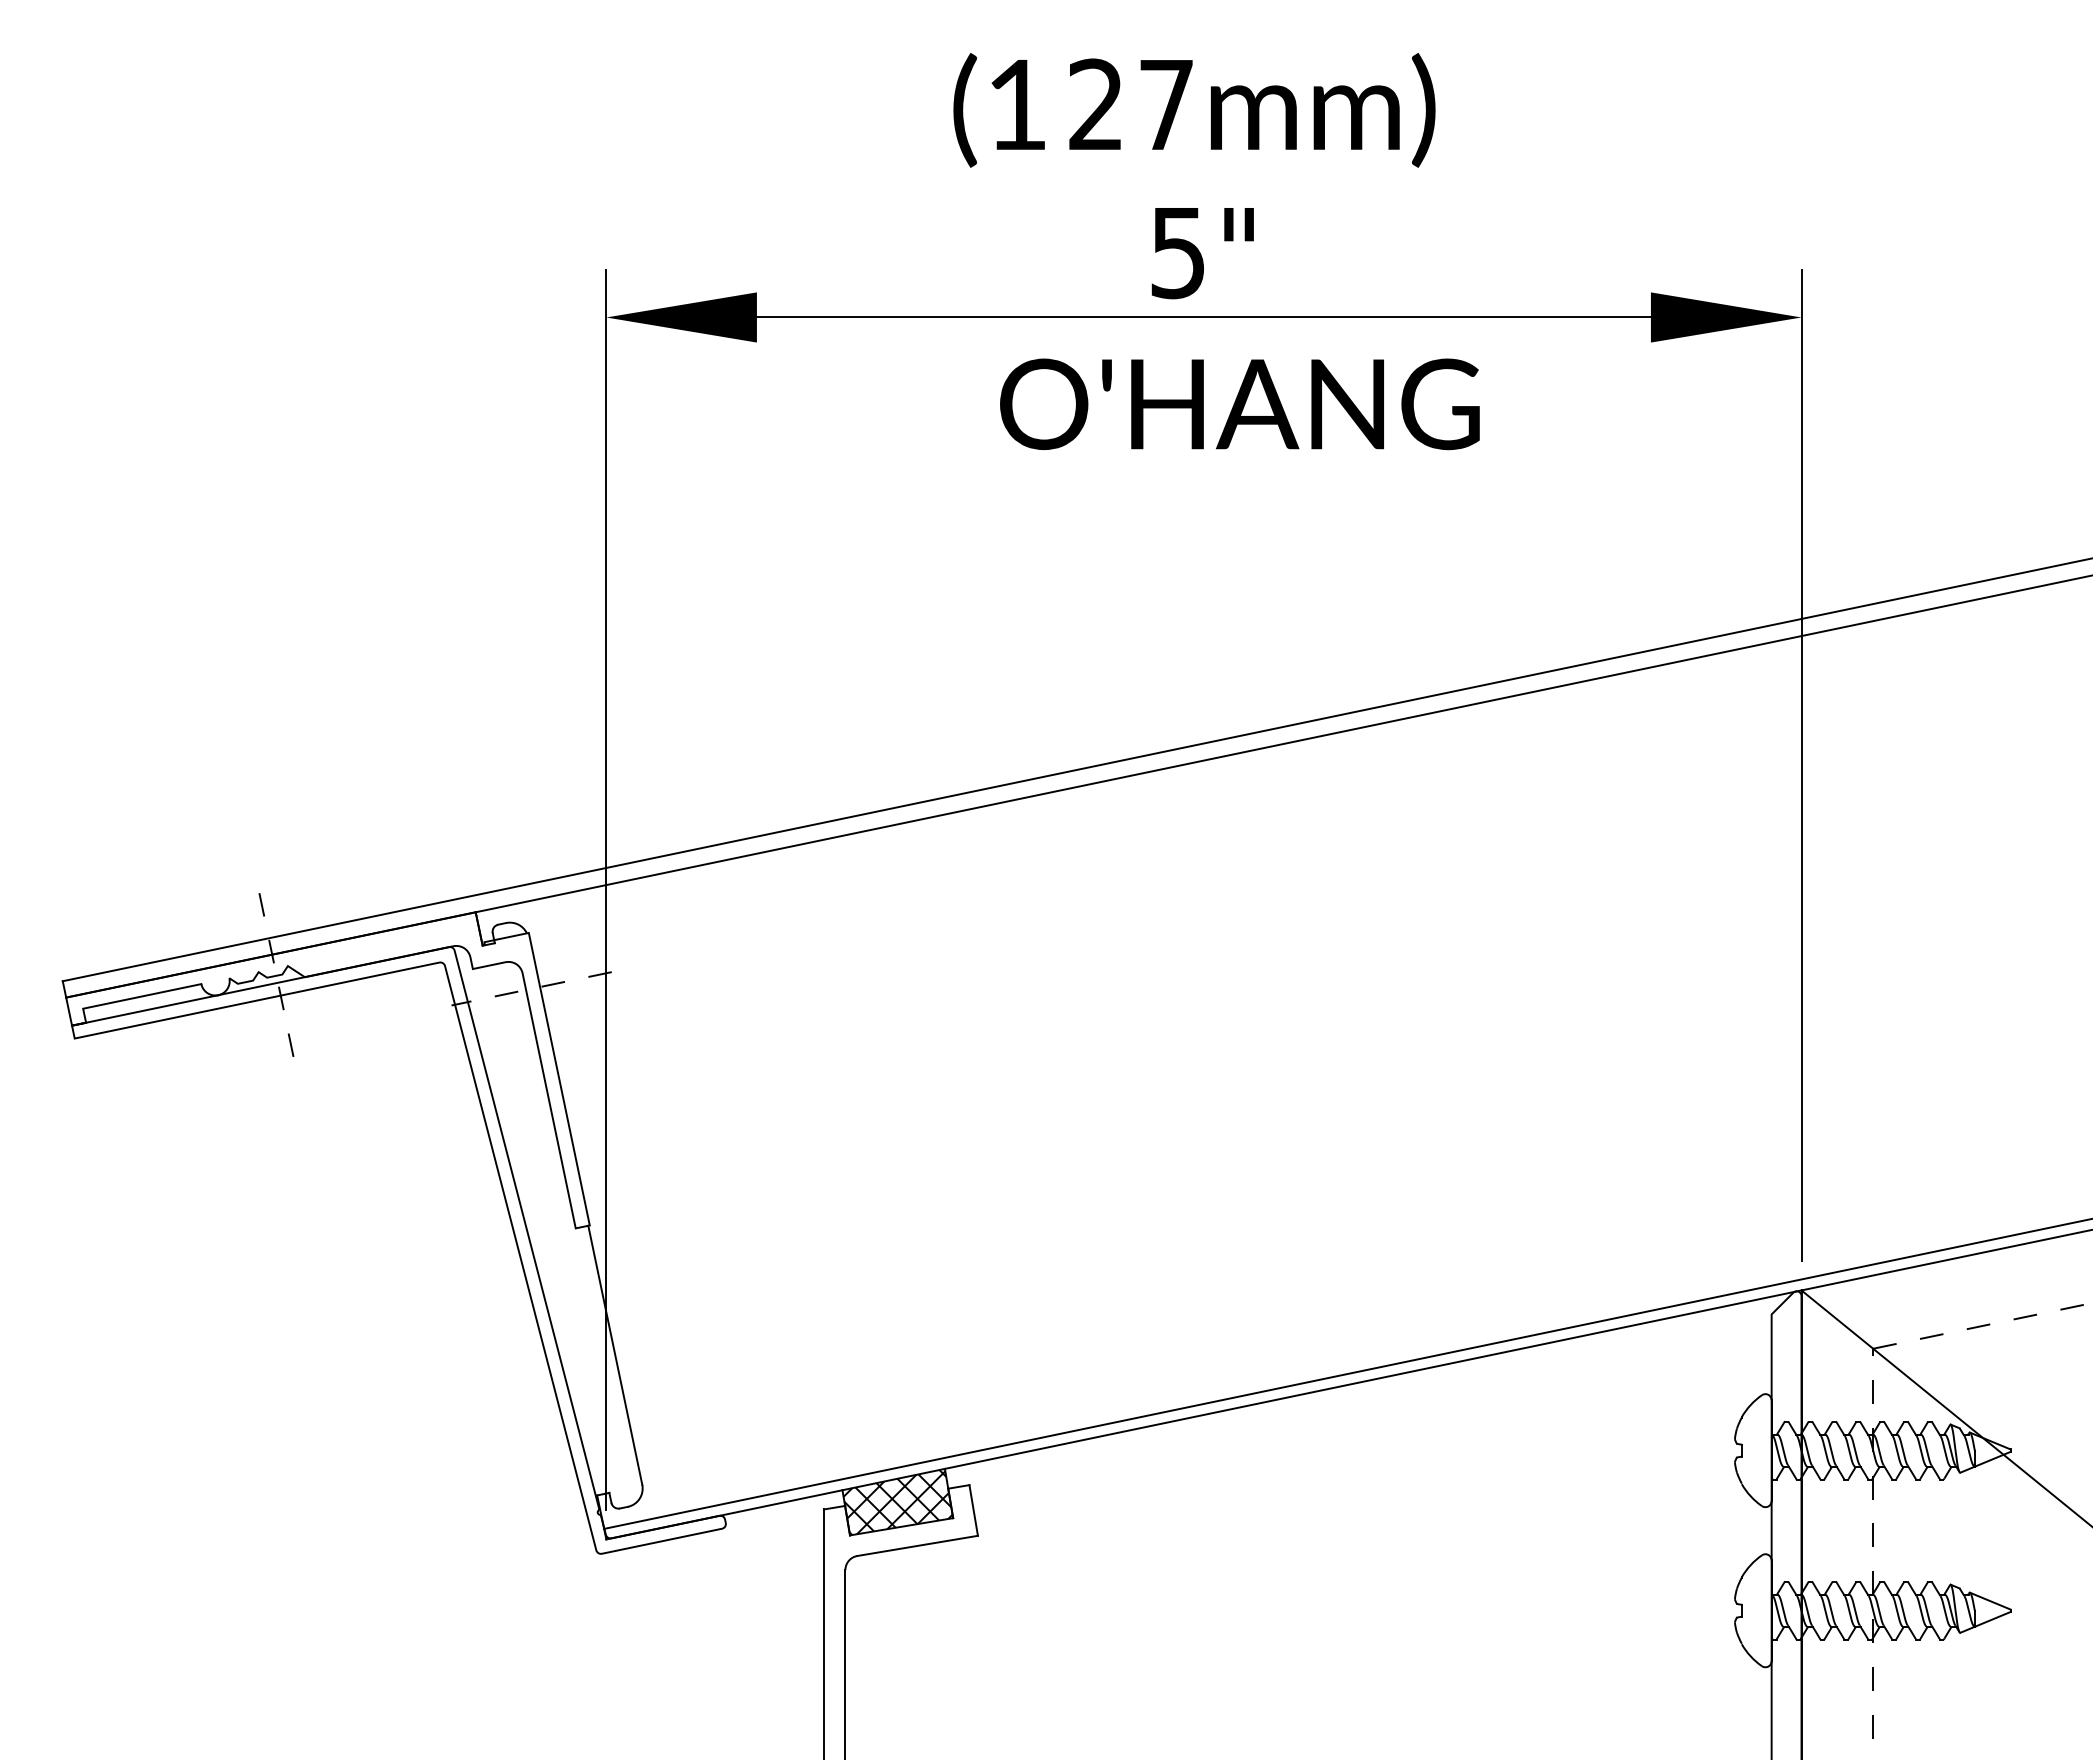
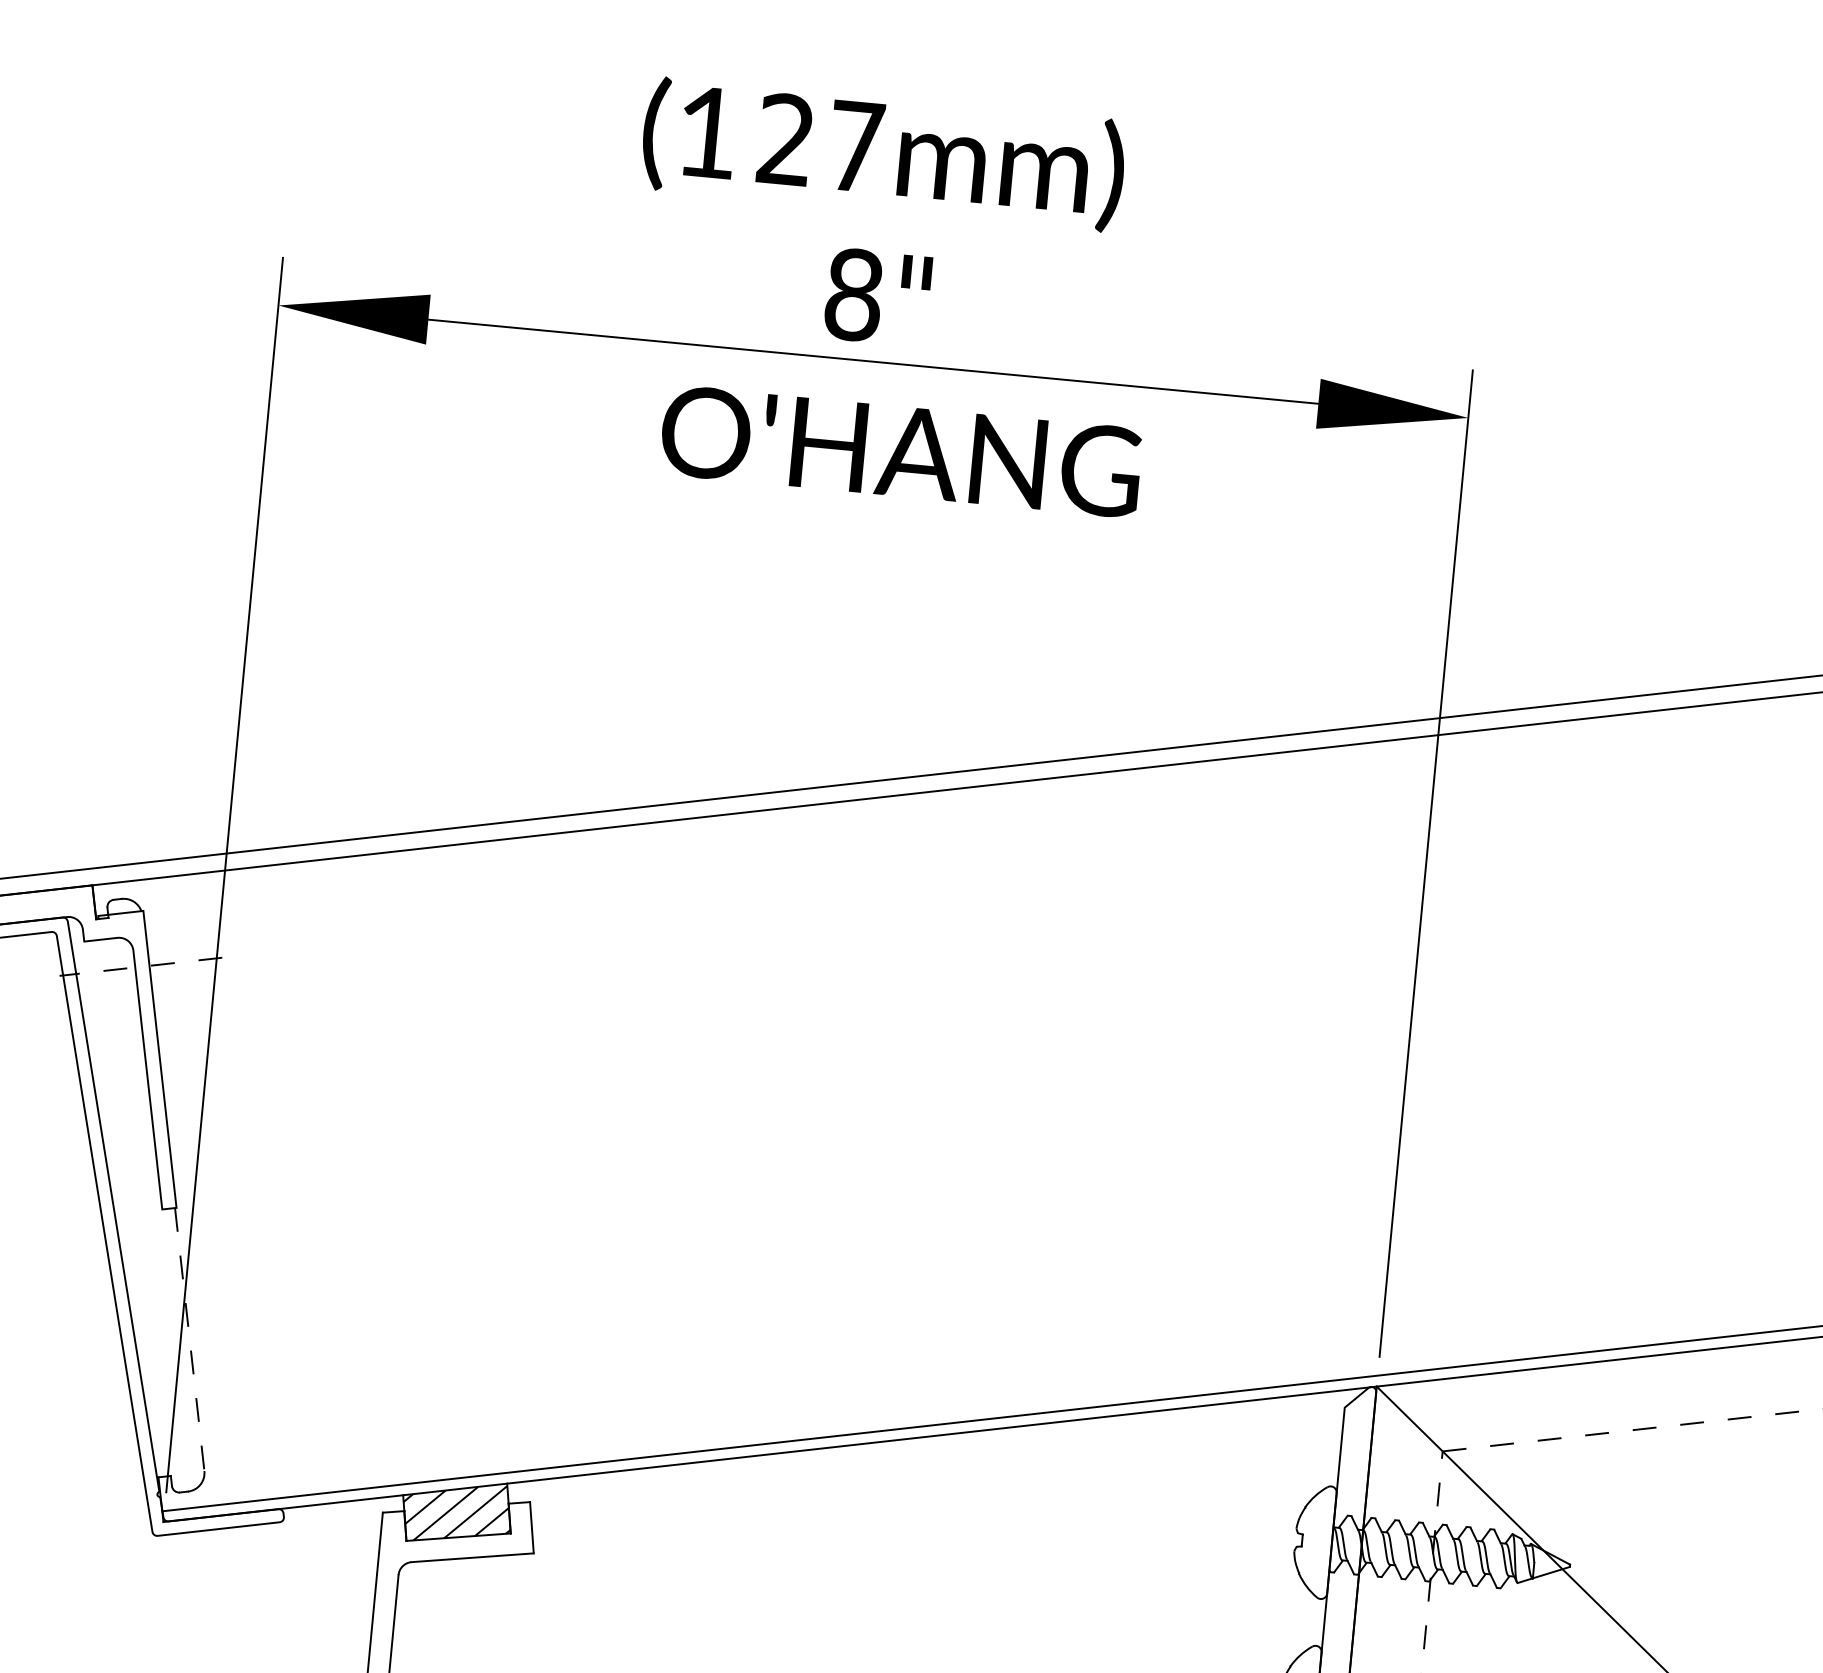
text: (1178, 252) -> (854, 294), 5" -> 8"
line: (615, 1355) -> (189, 1339), solid -> dashed
hatch: (897, 1502) -> (456, 1512), removed

